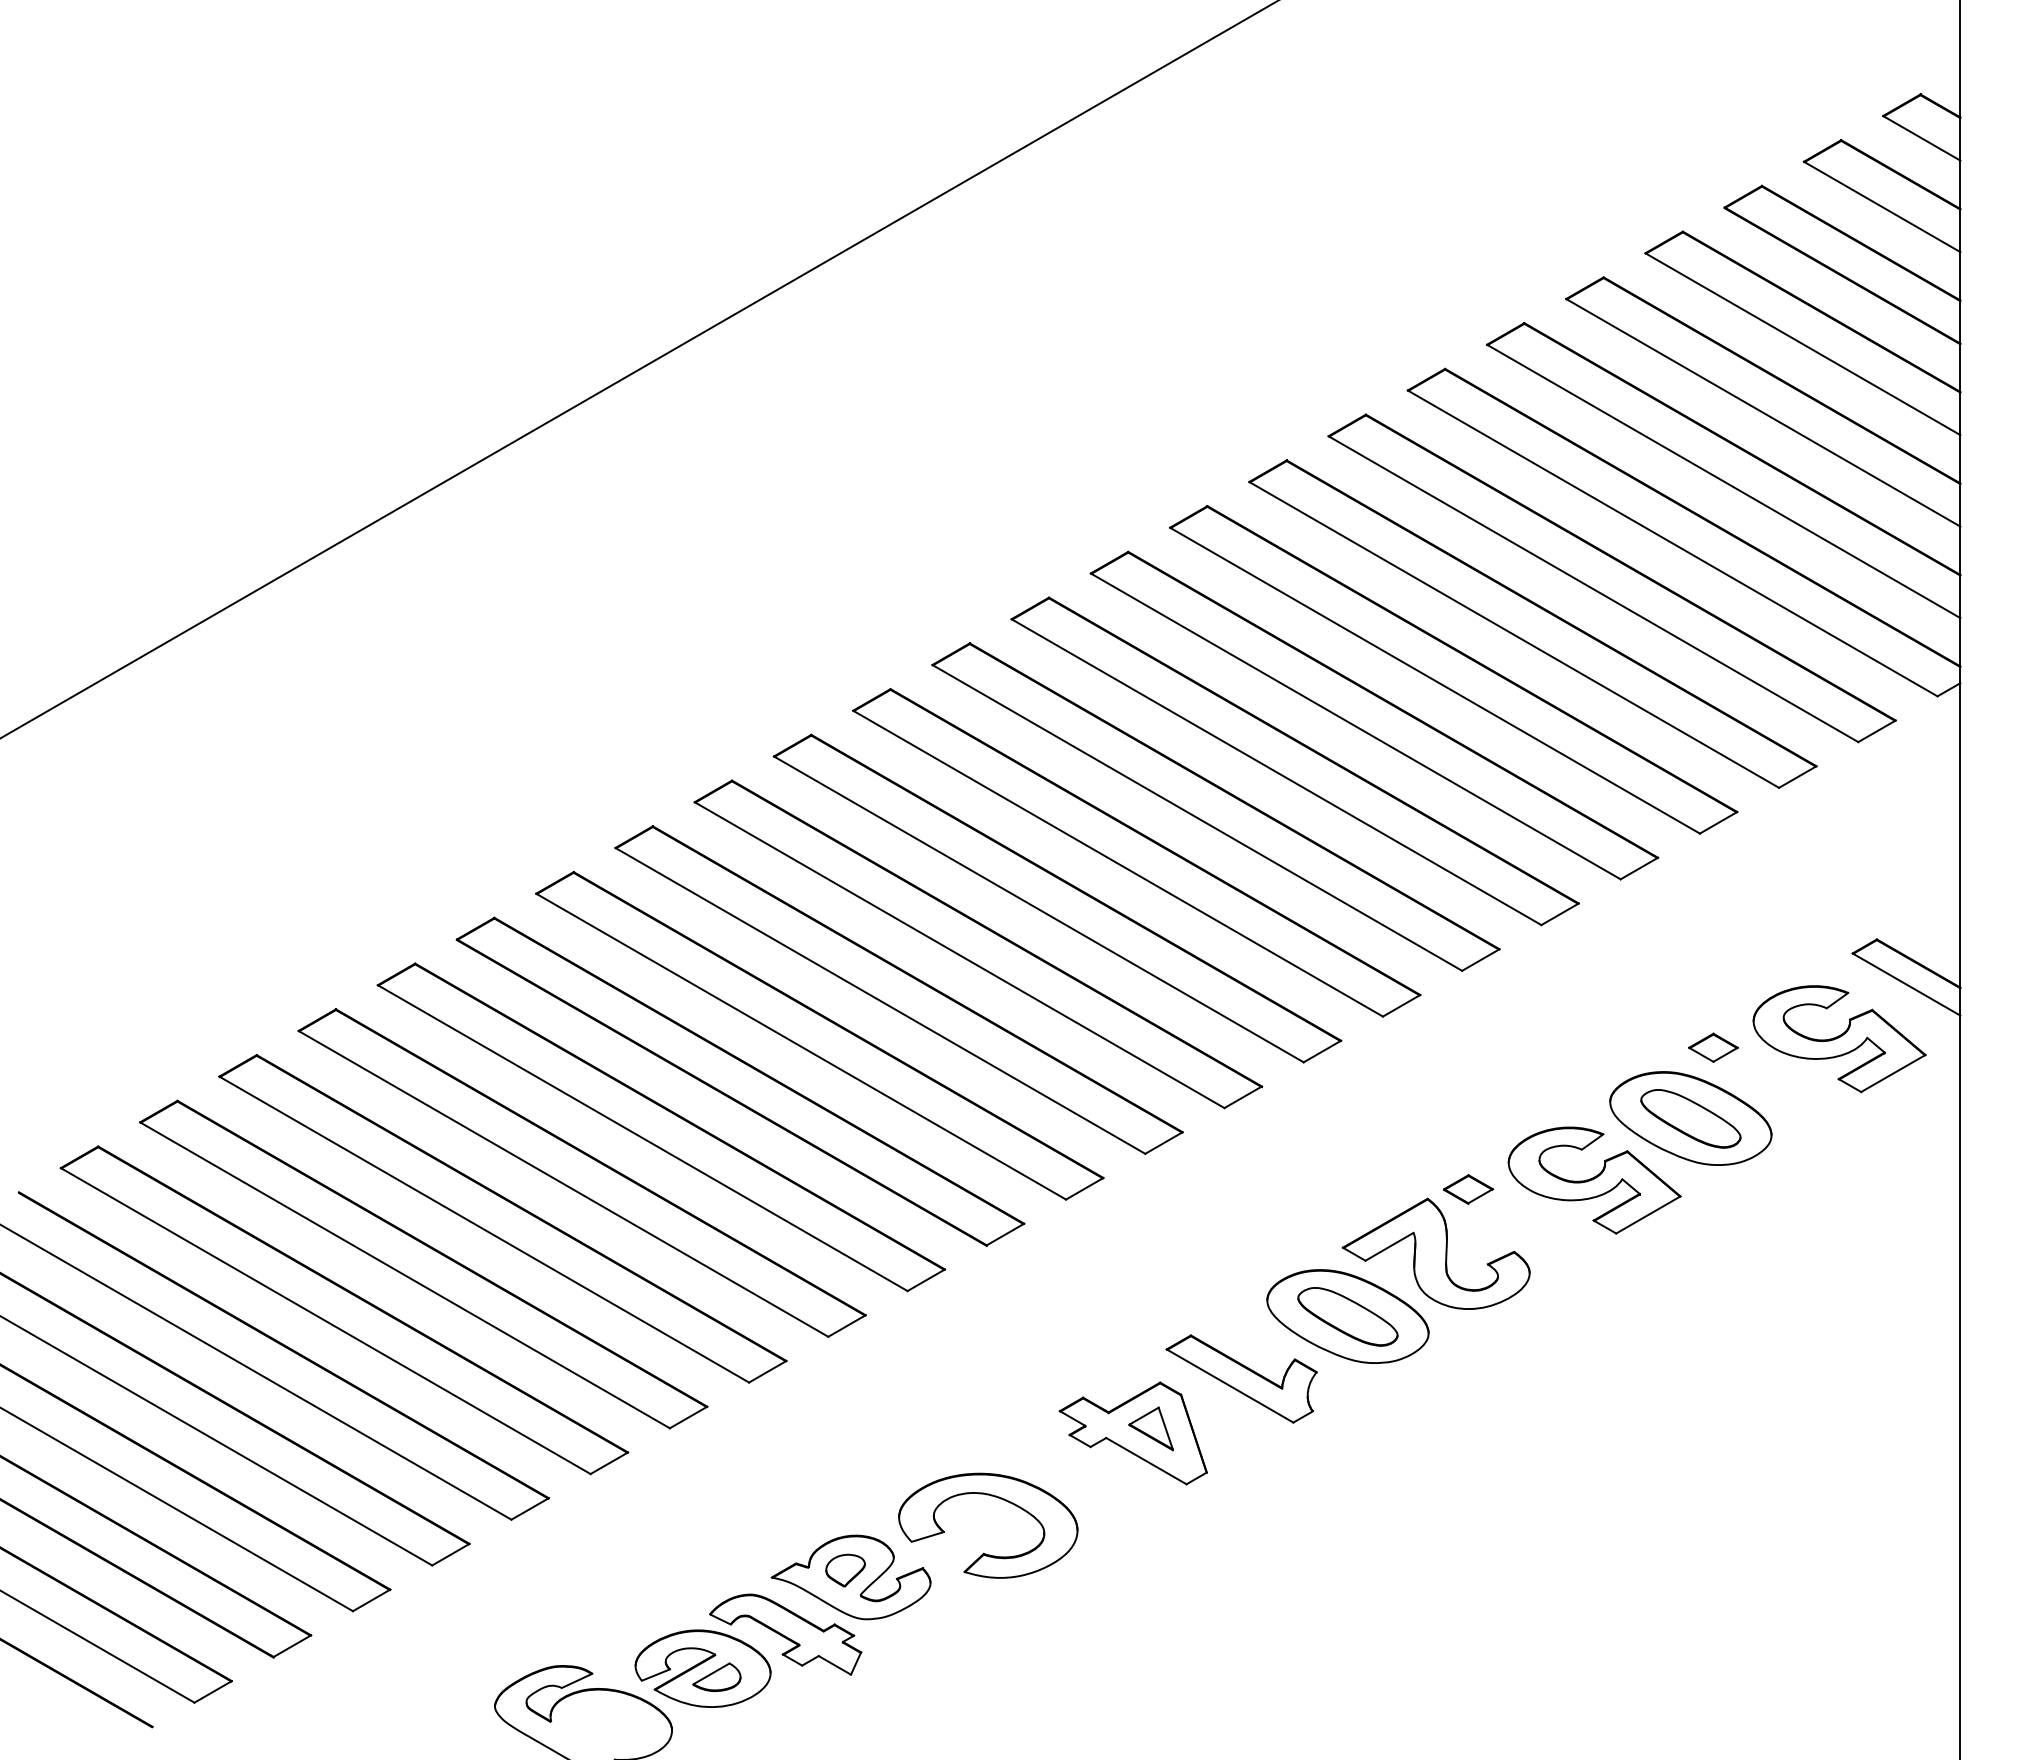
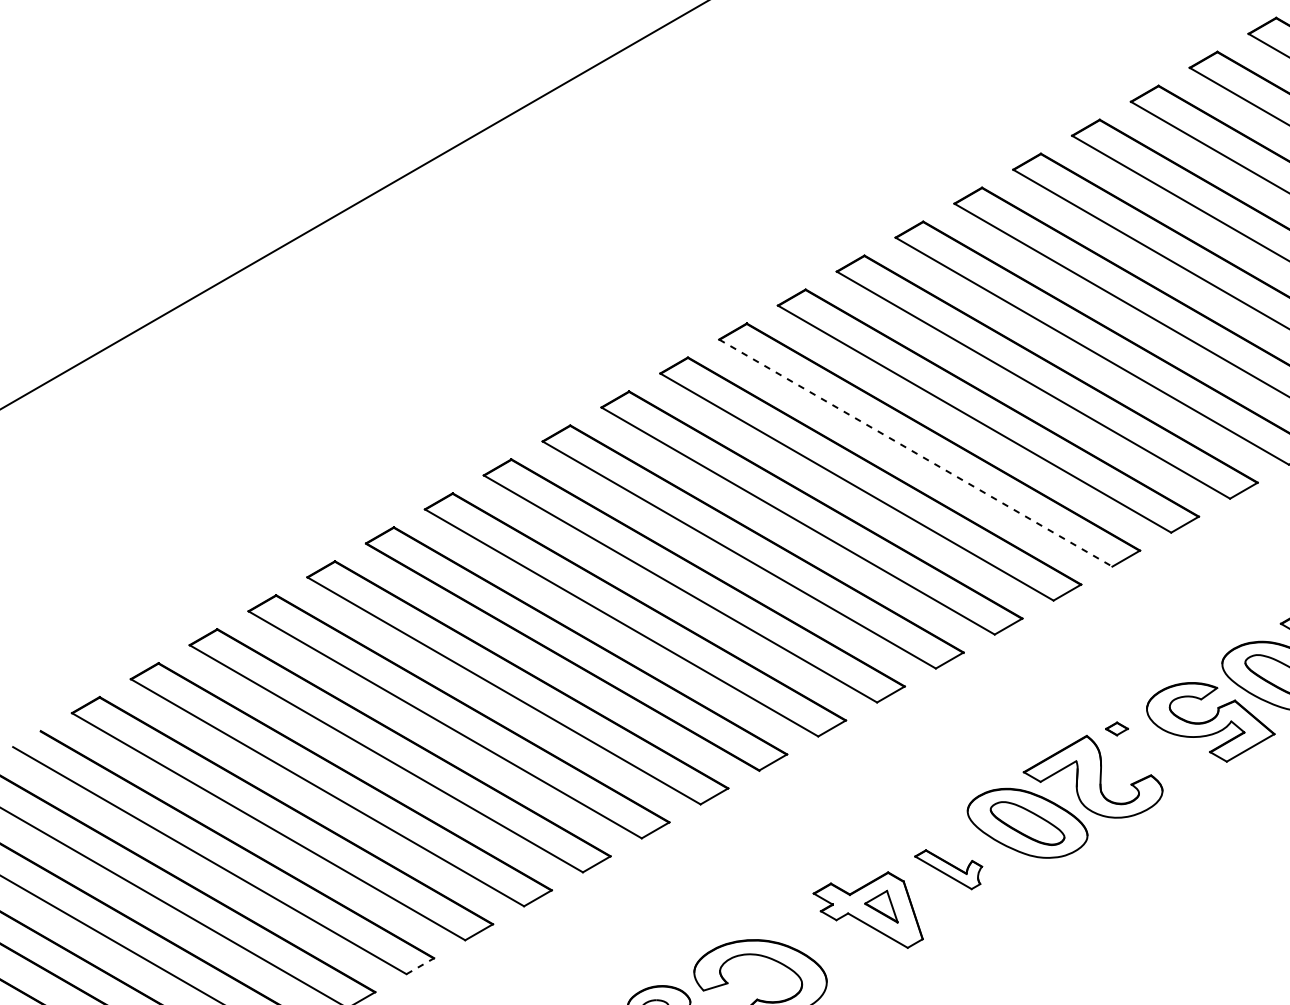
line: (1197, 817) -> (915, 452), solid -> dashed
part: (1468, 1189) -> (1117, 728), size x0.6
part: (1241, 1378) -> (948, 869), size x0.6
line: (530, 1508) -> (420, 965), solid -> dashed

